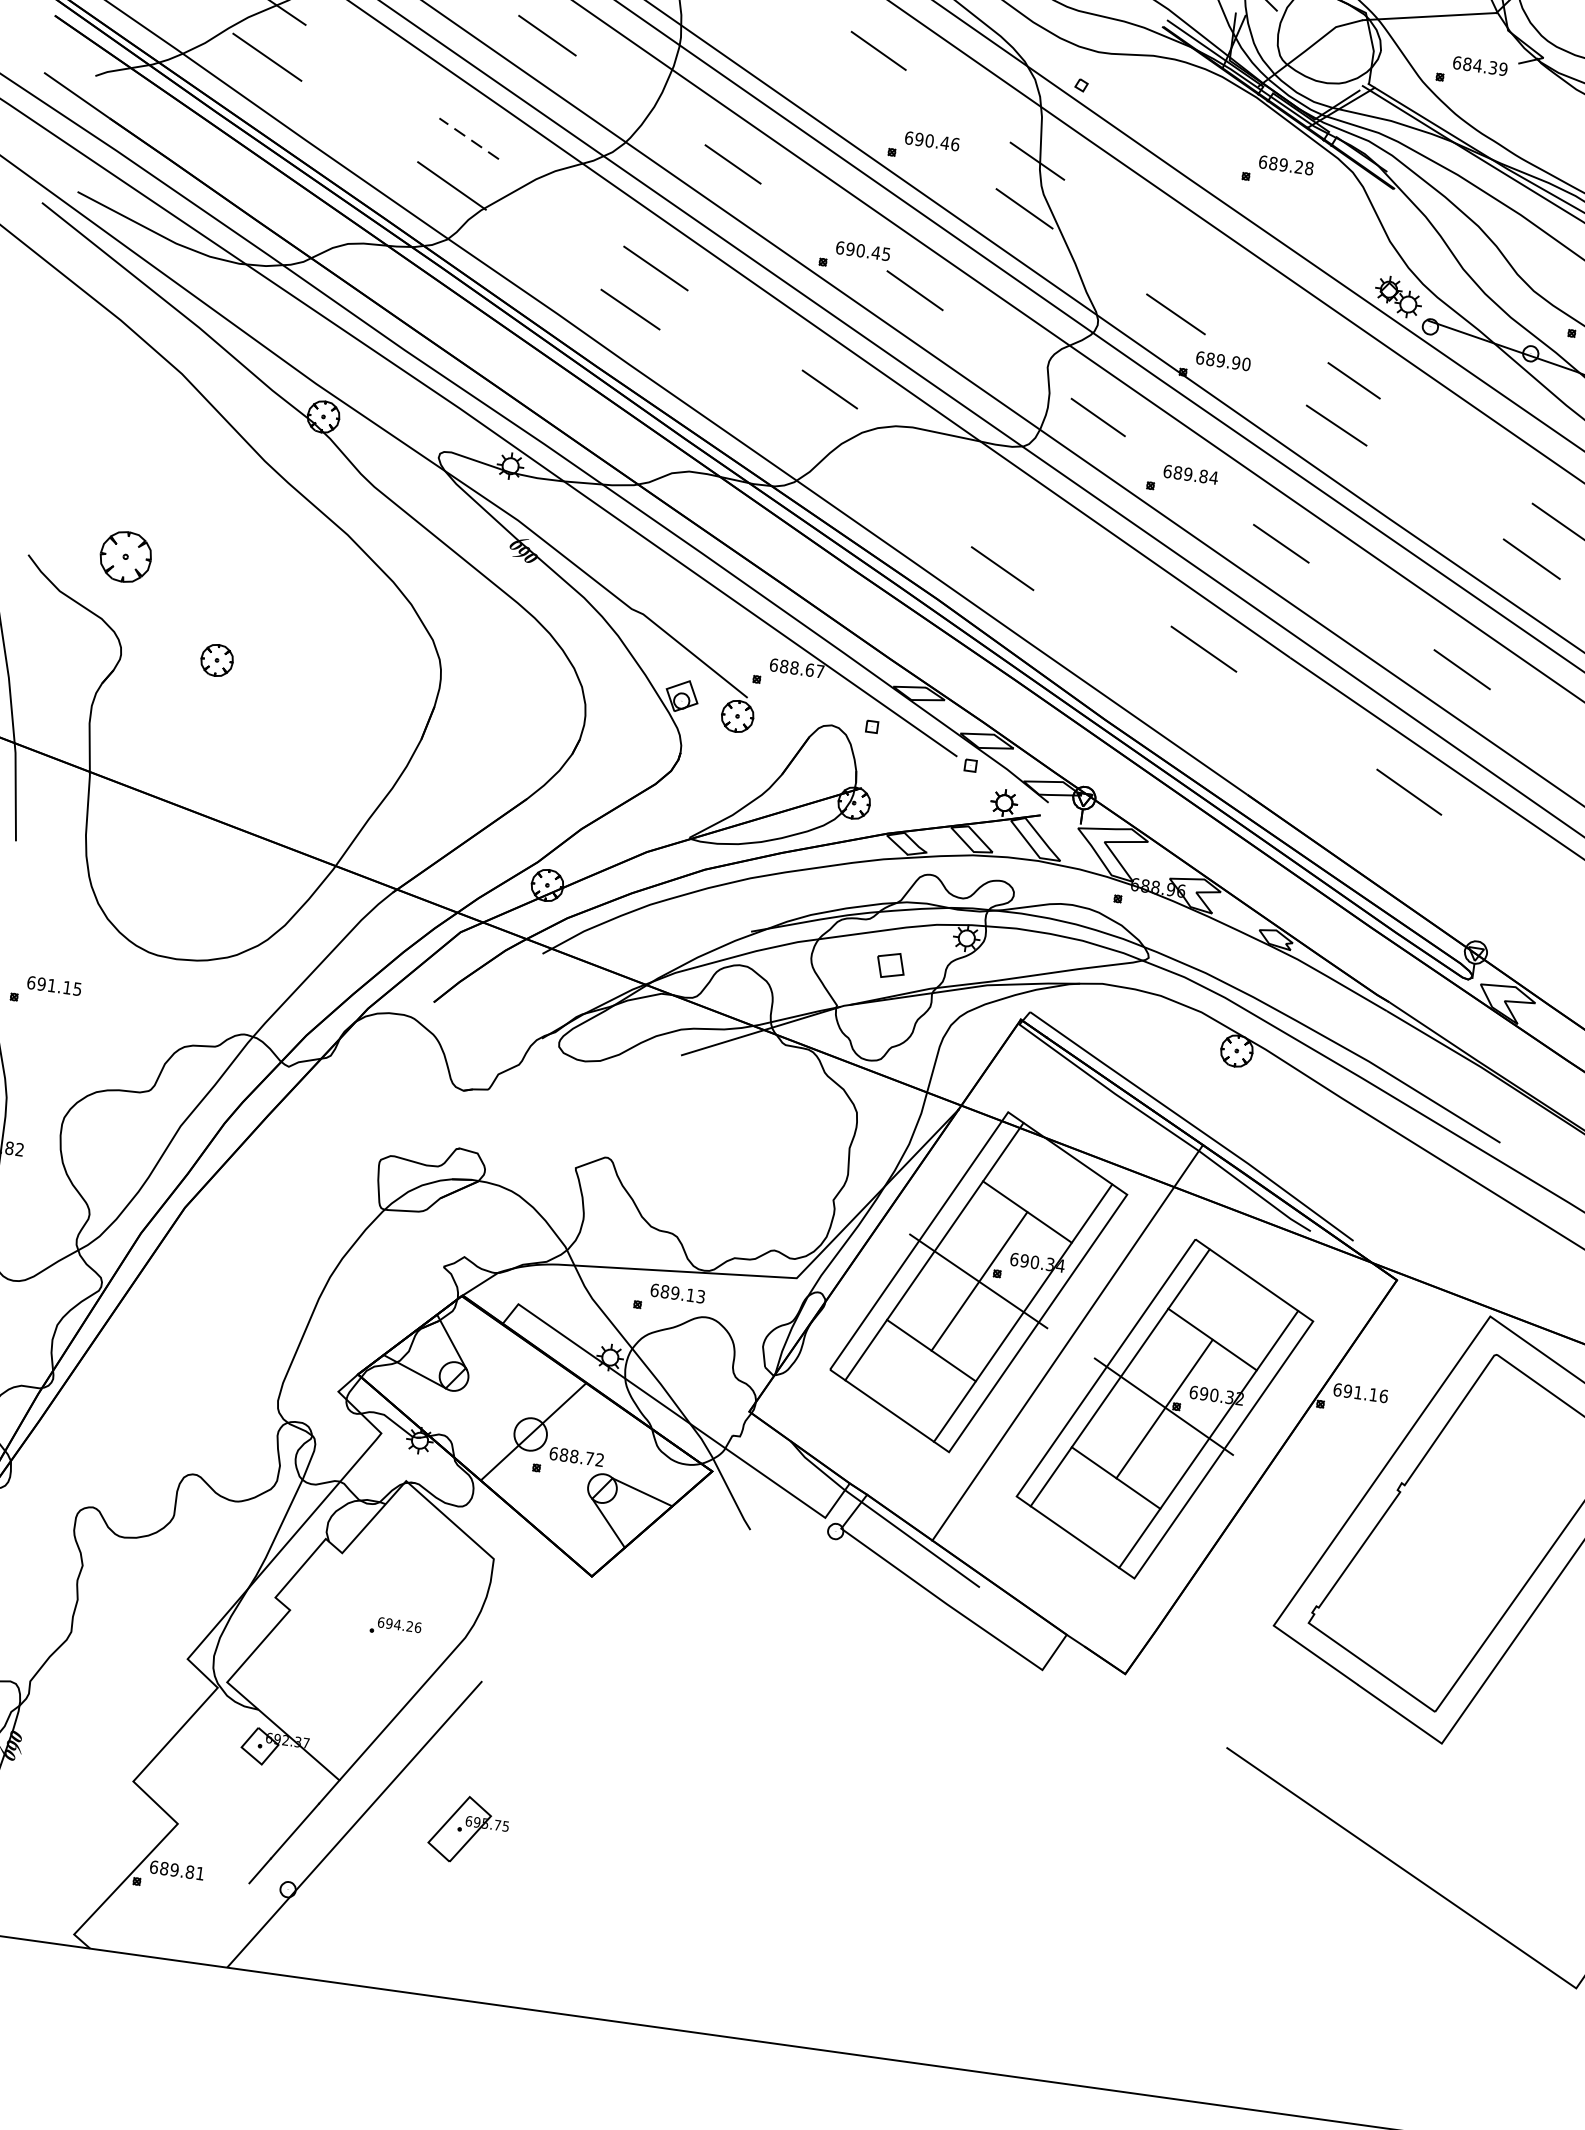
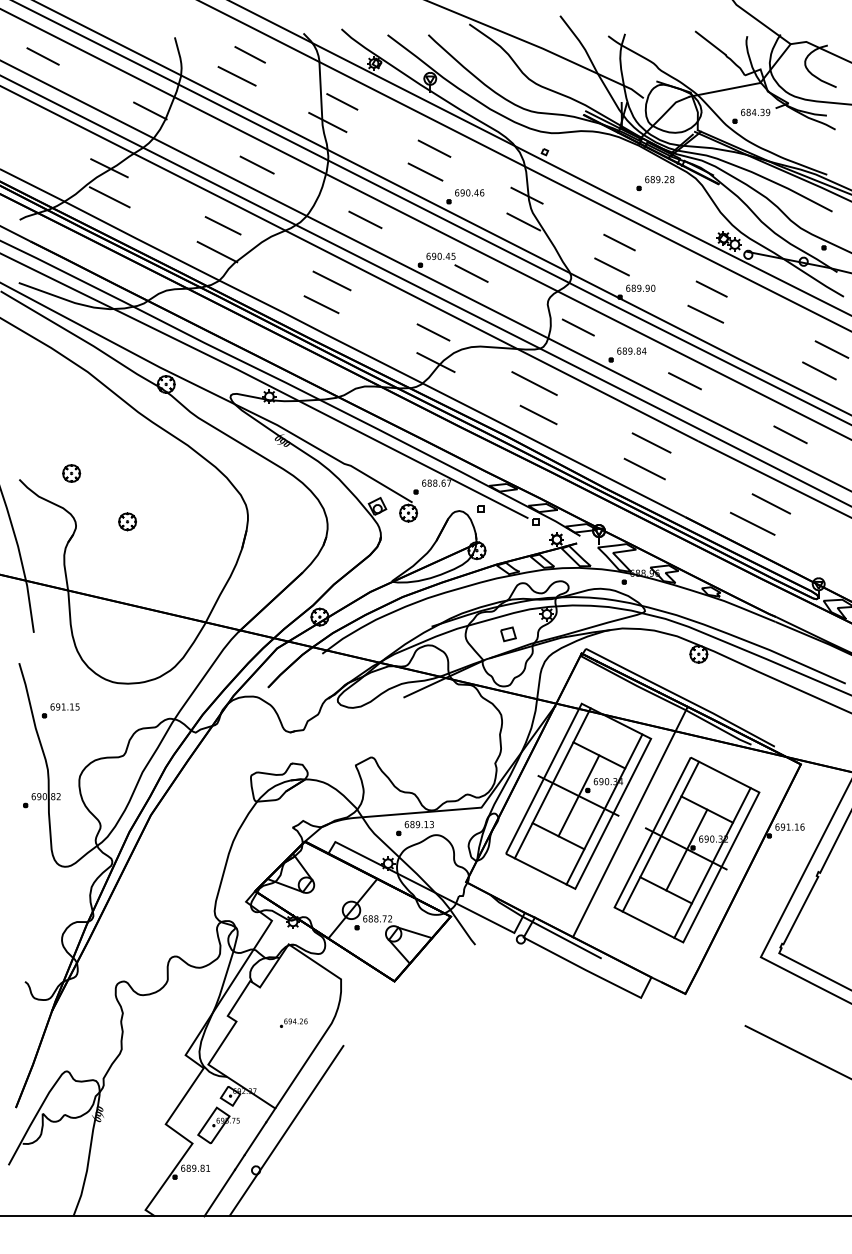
line: (856, 90) -> (425, 171), added
line: (468, 138) -> (222, 225), dashed -> solid
line: (1195, 271) -> (619, 242), added
line: (825, 445) -> (435, 362), added
line: (1003, 509) -> (534, 383), added
part: (126, 556) -> (71, 473), size x0.62
line: (1184, 694) -> (644, 468), added
line: (1369, 823) -> (752, 523), added
part: (468, 1830) -> (218, 1125), moved
line: (214, 1921) -> (219, 1192), added

